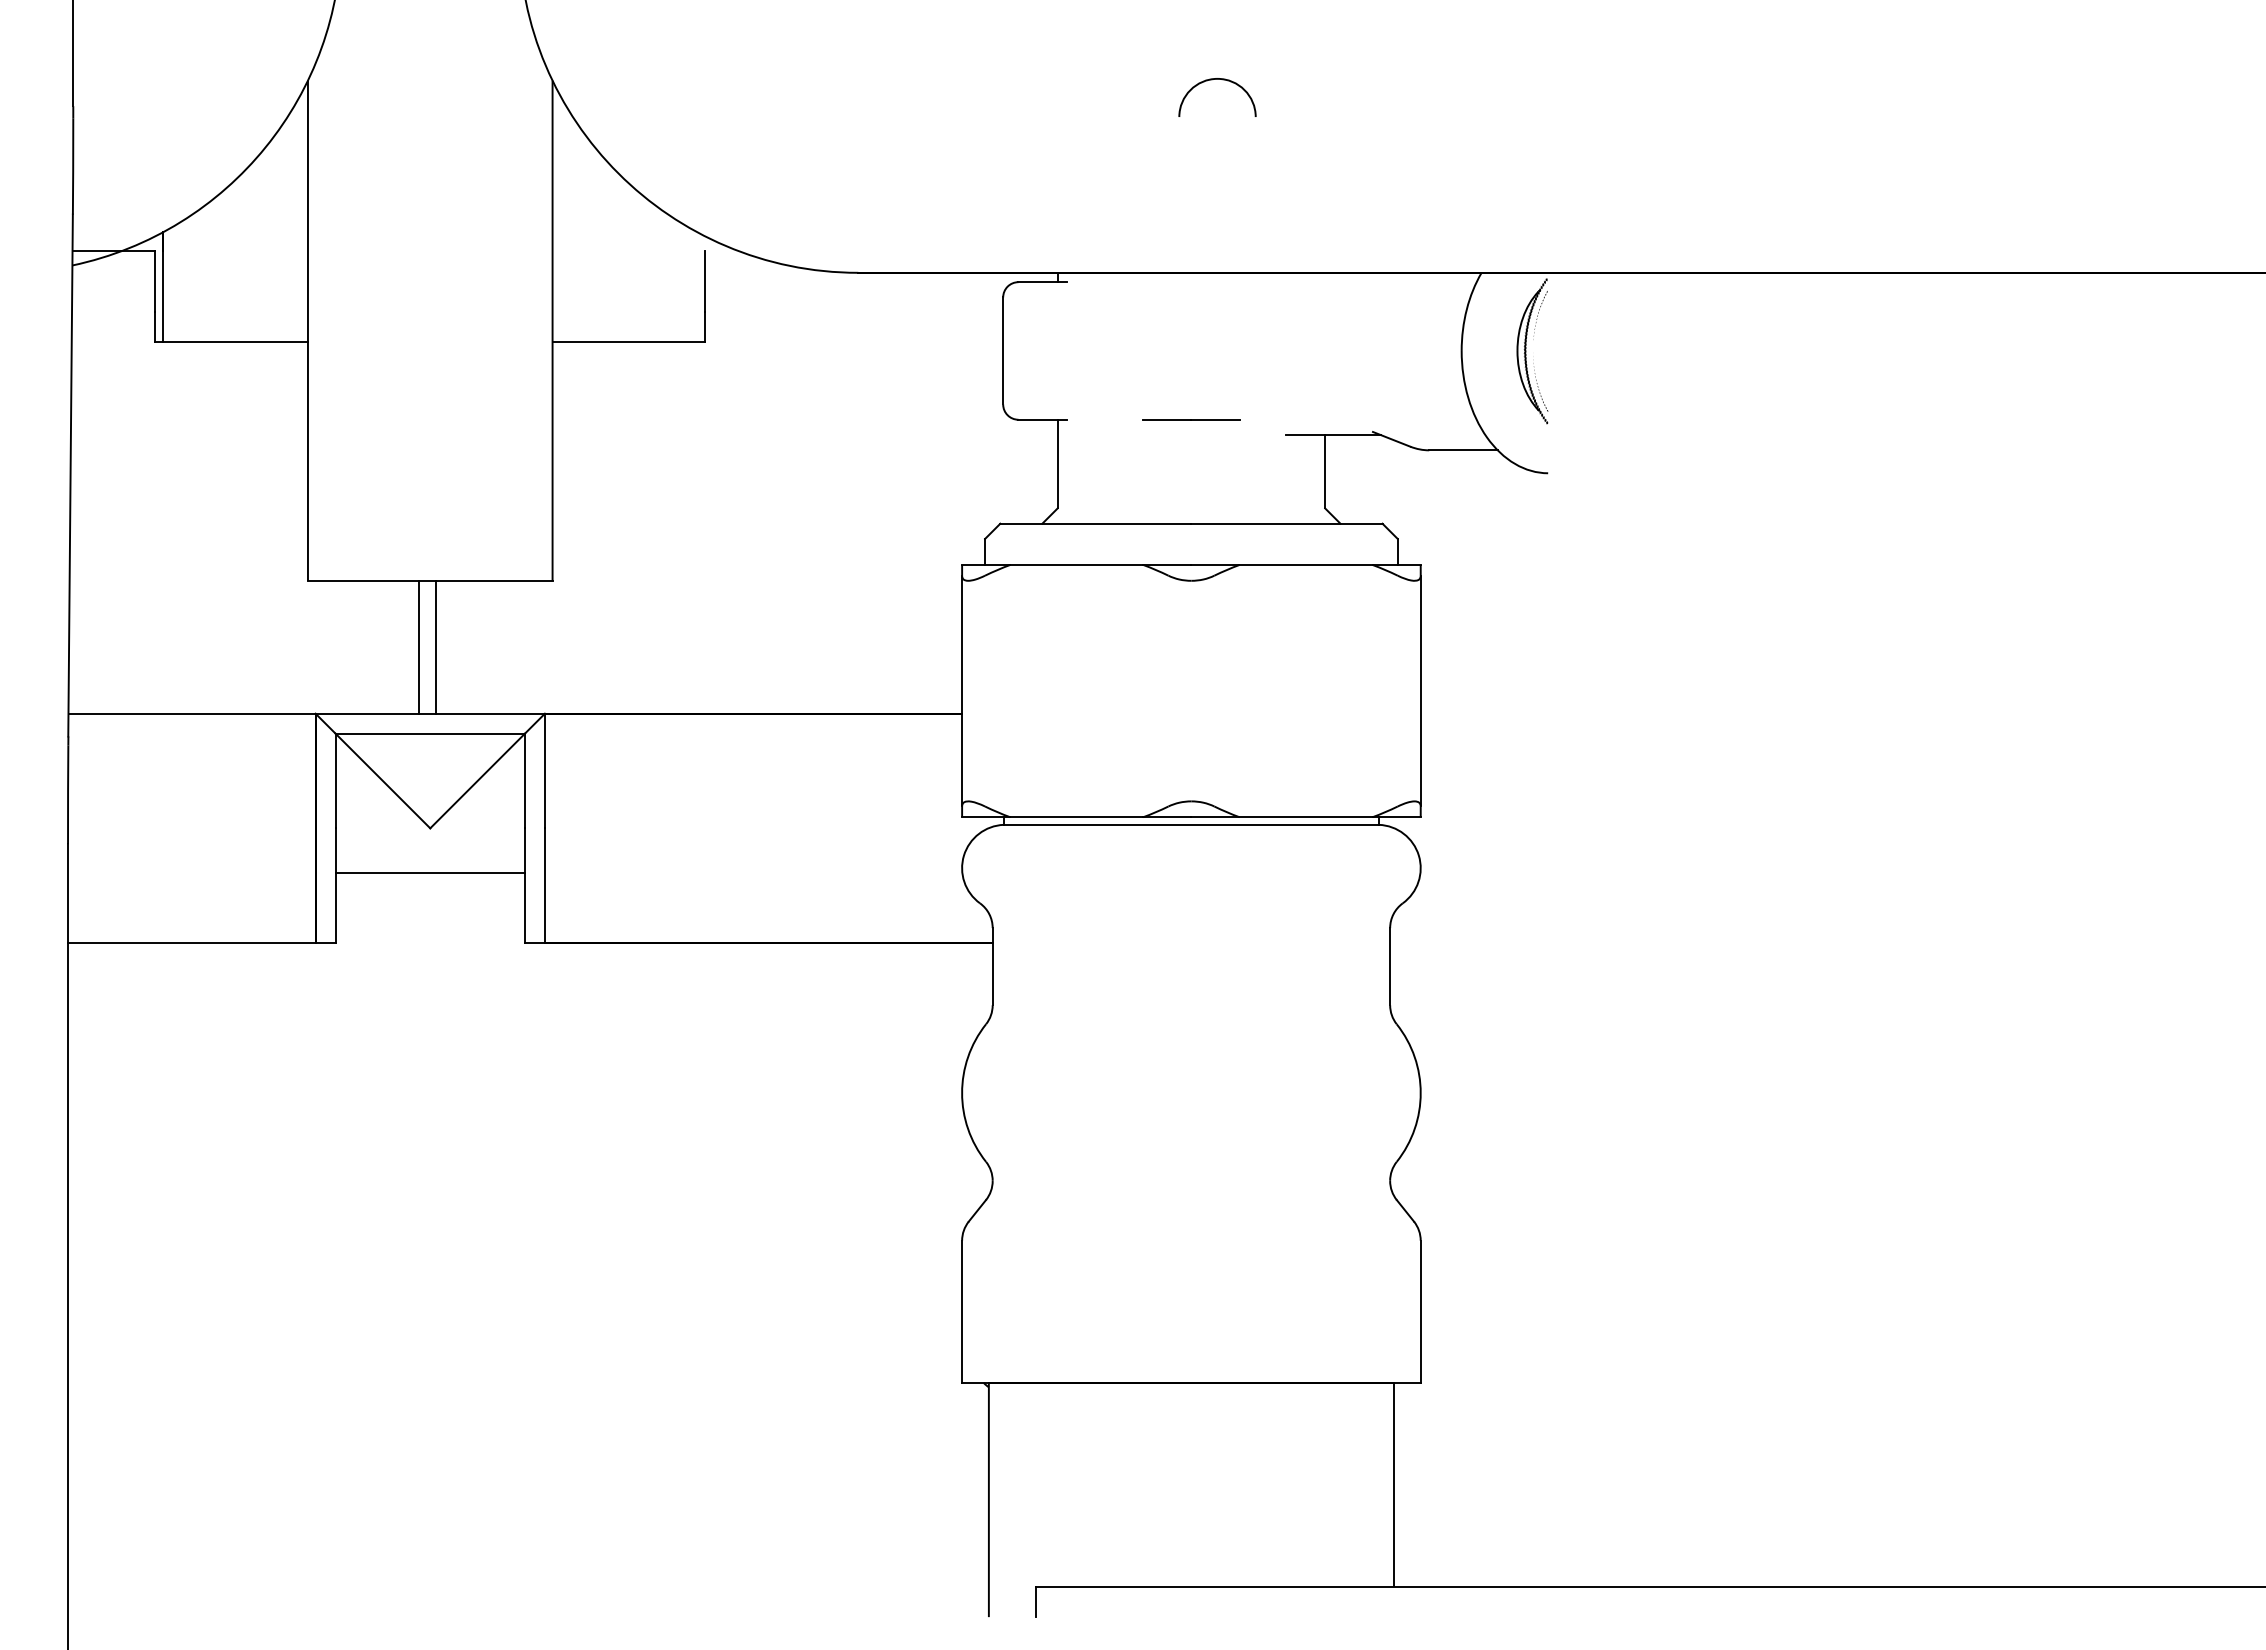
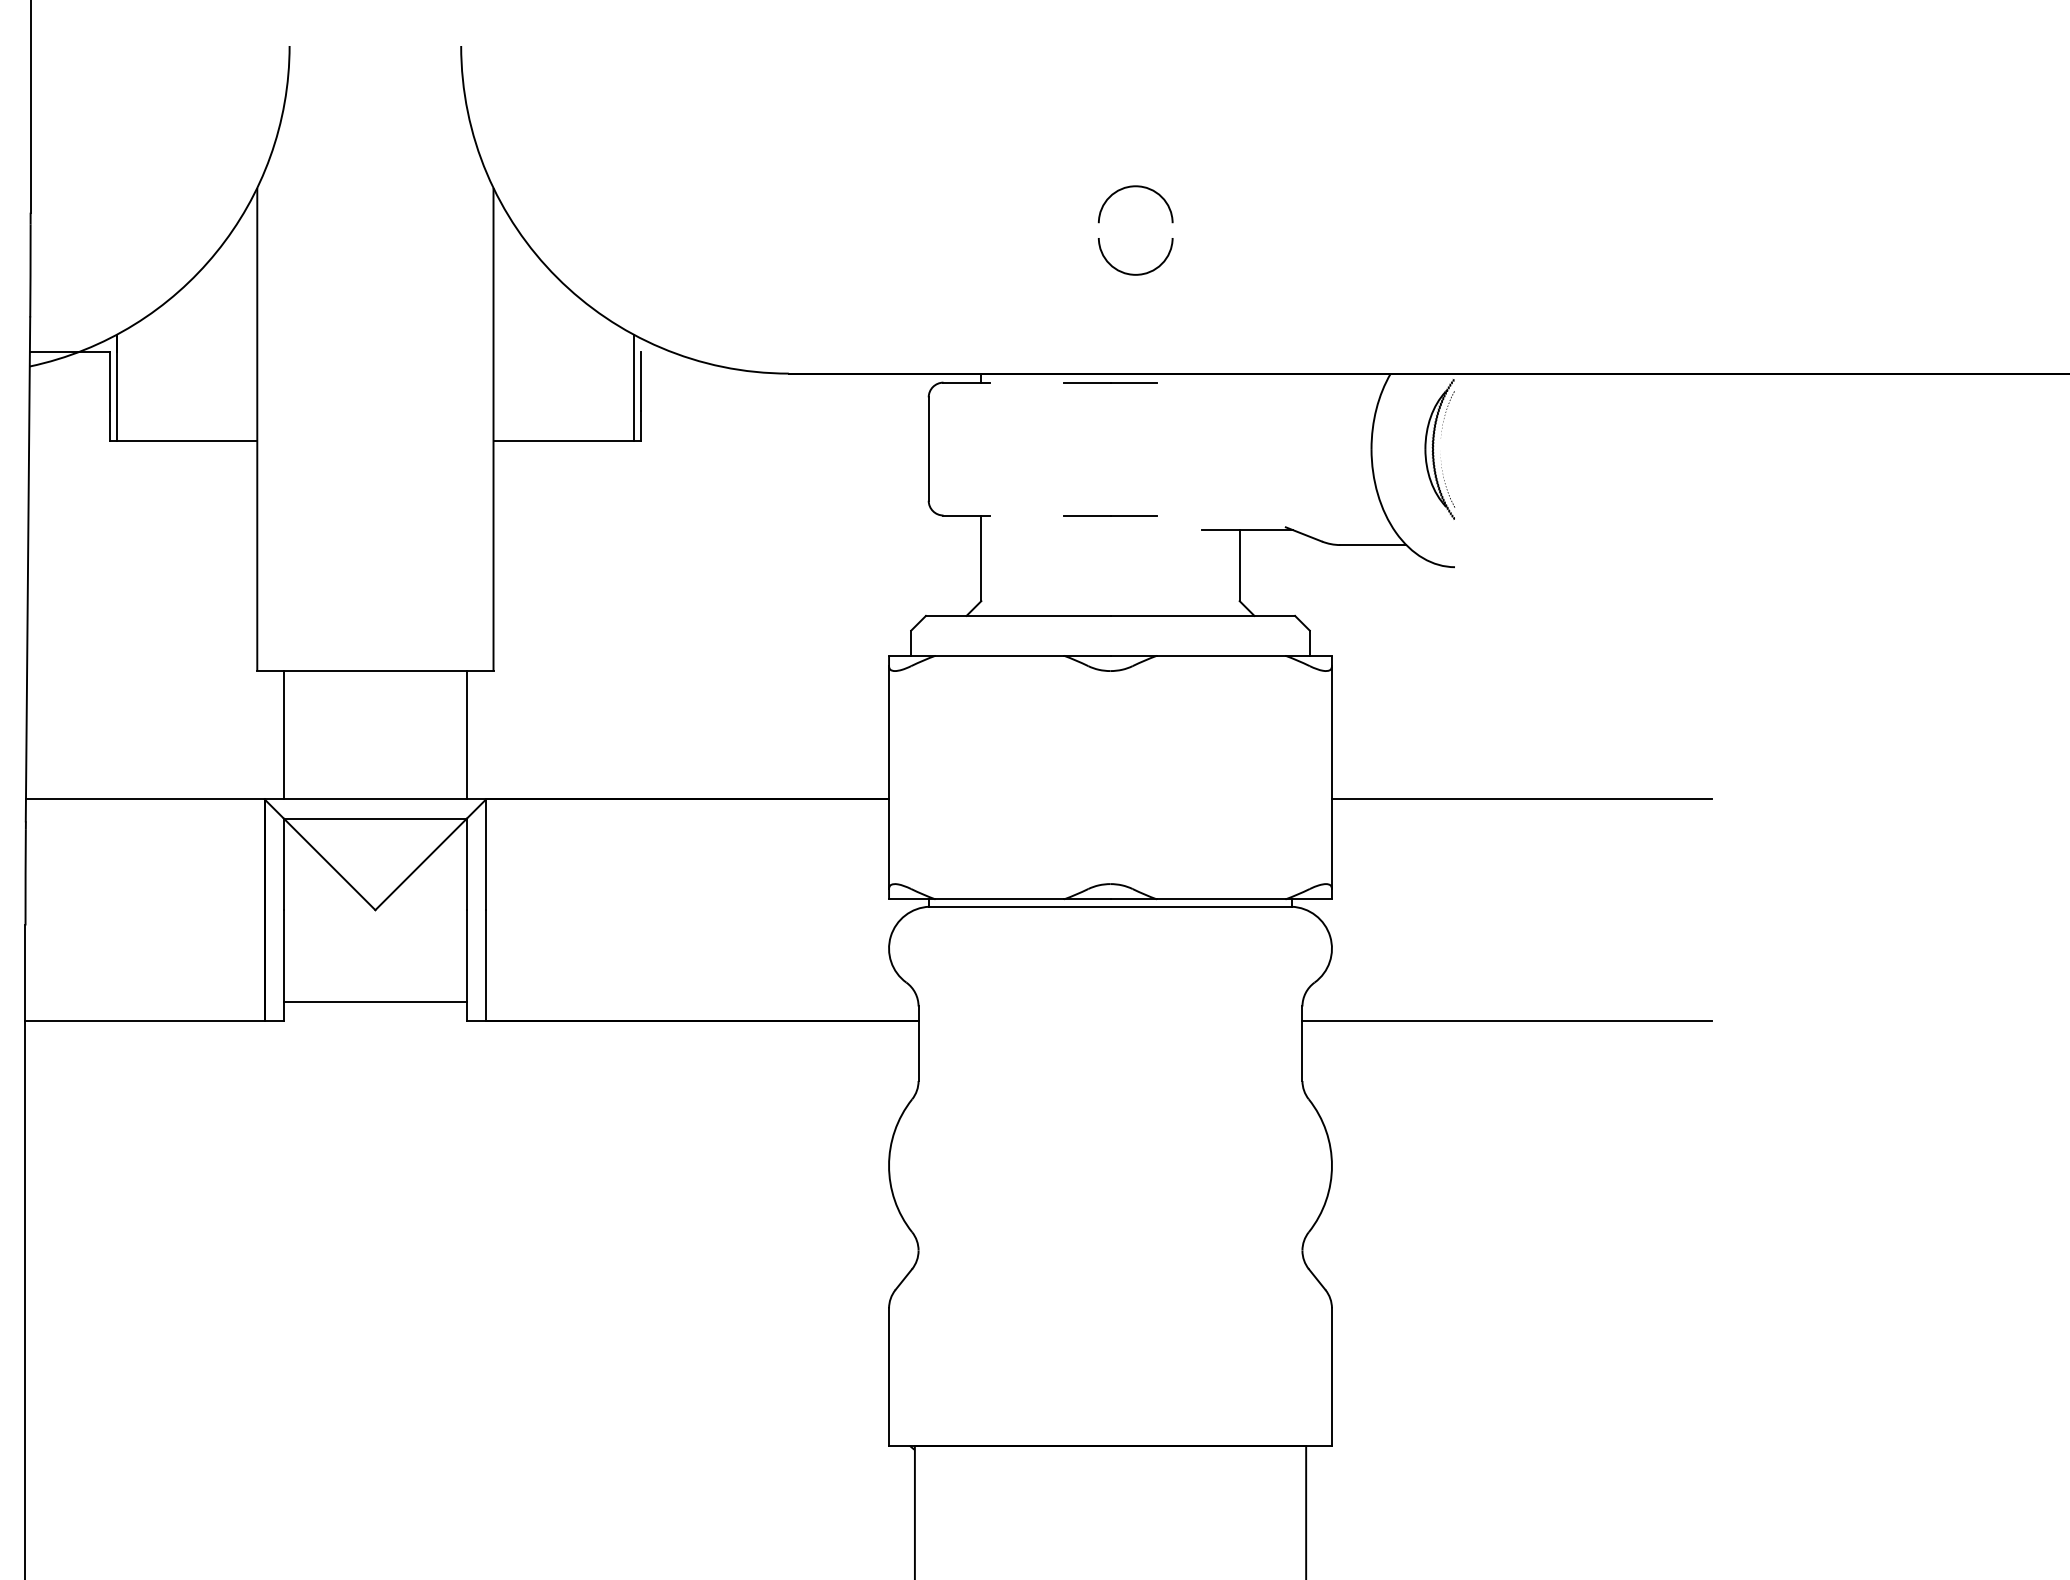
arc: (1217, 169) -> (1135, 273), added
line: (1191, 281) -> (1110, 381), added
line: (697, 287) -> (633, 387), added
line: (418, 647) -> (283, 735), moved
line: (436, 647) -> (467, 735), moved
line: (1616, 713) -> (1521, 799), added
line: (430, 873) -> (375, 1002), moved
line: (1601, 942) -> (1506, 1020), added

